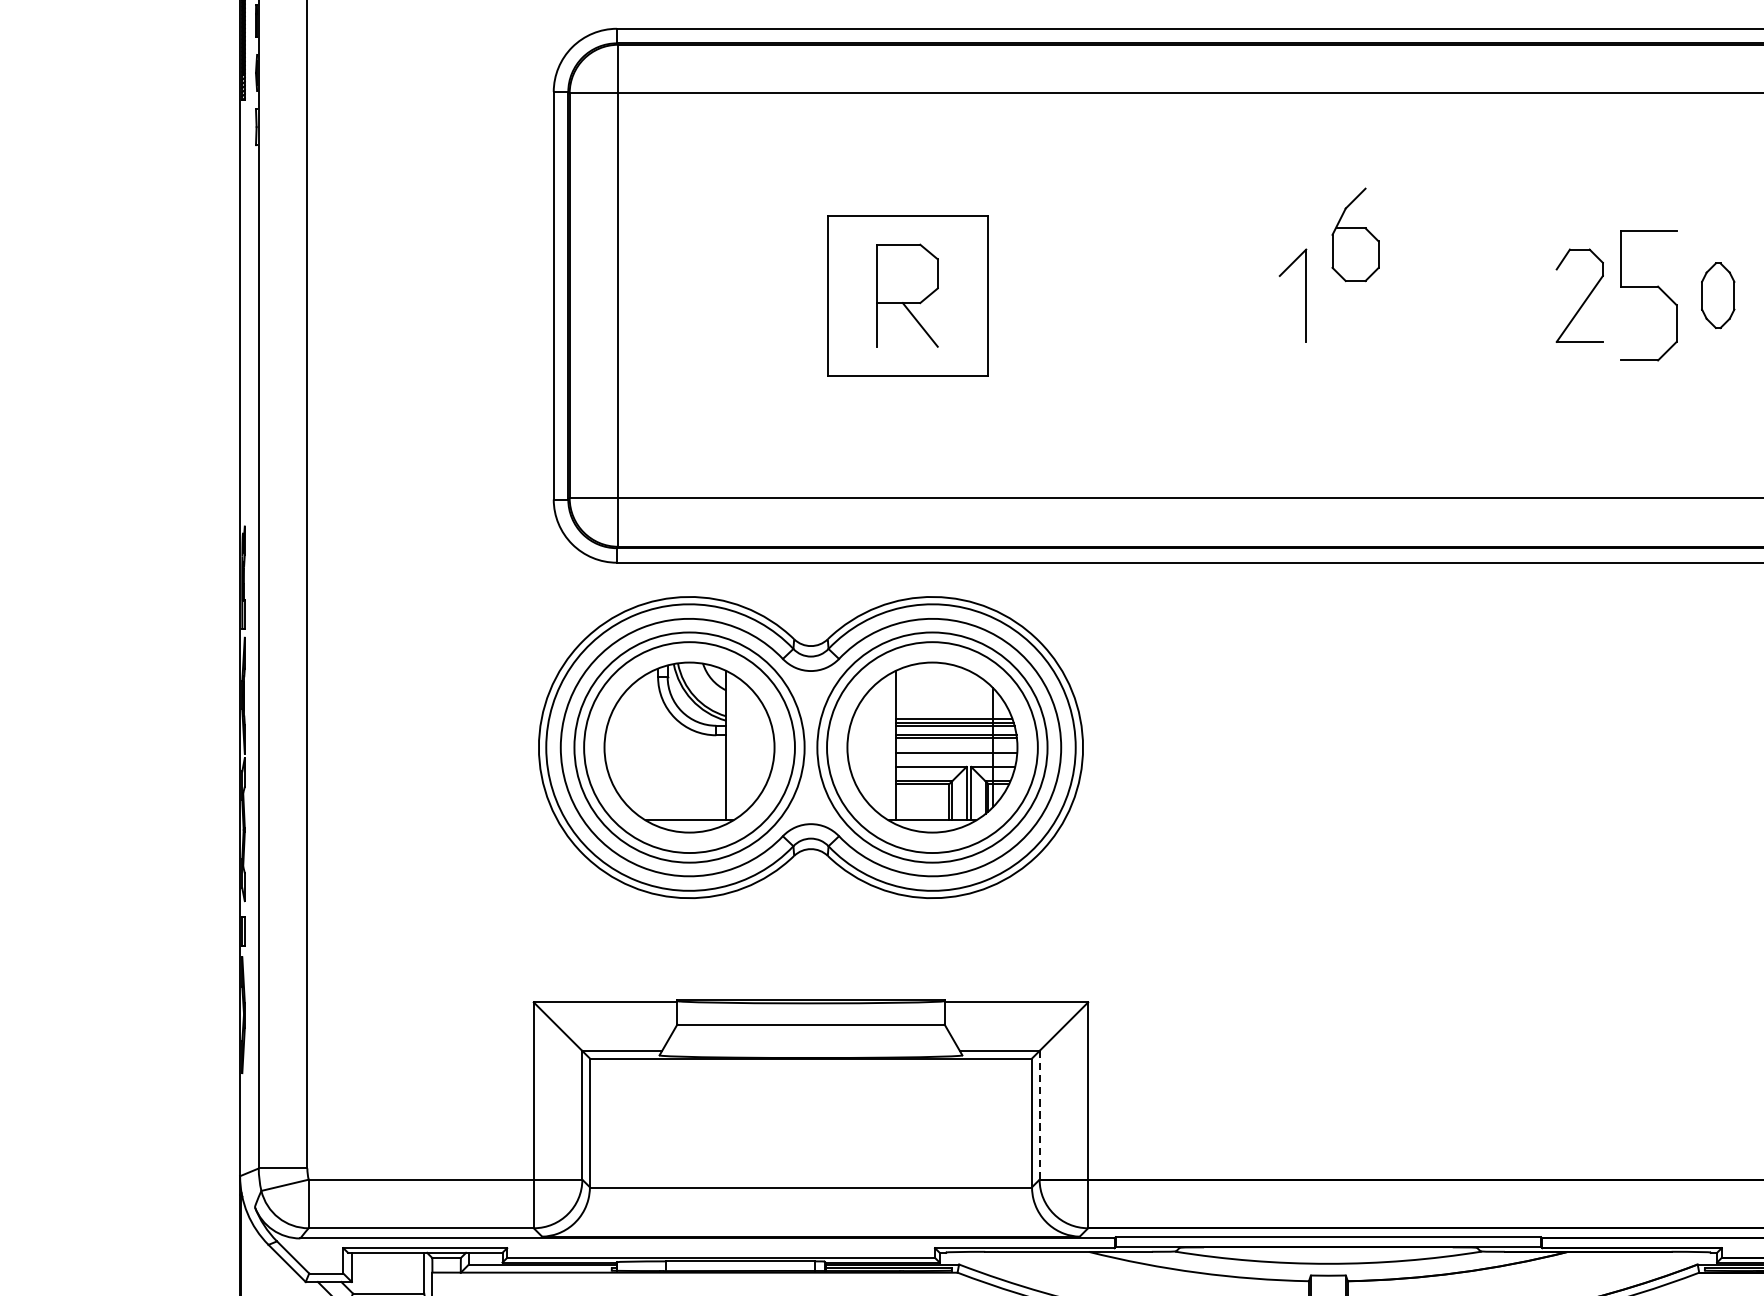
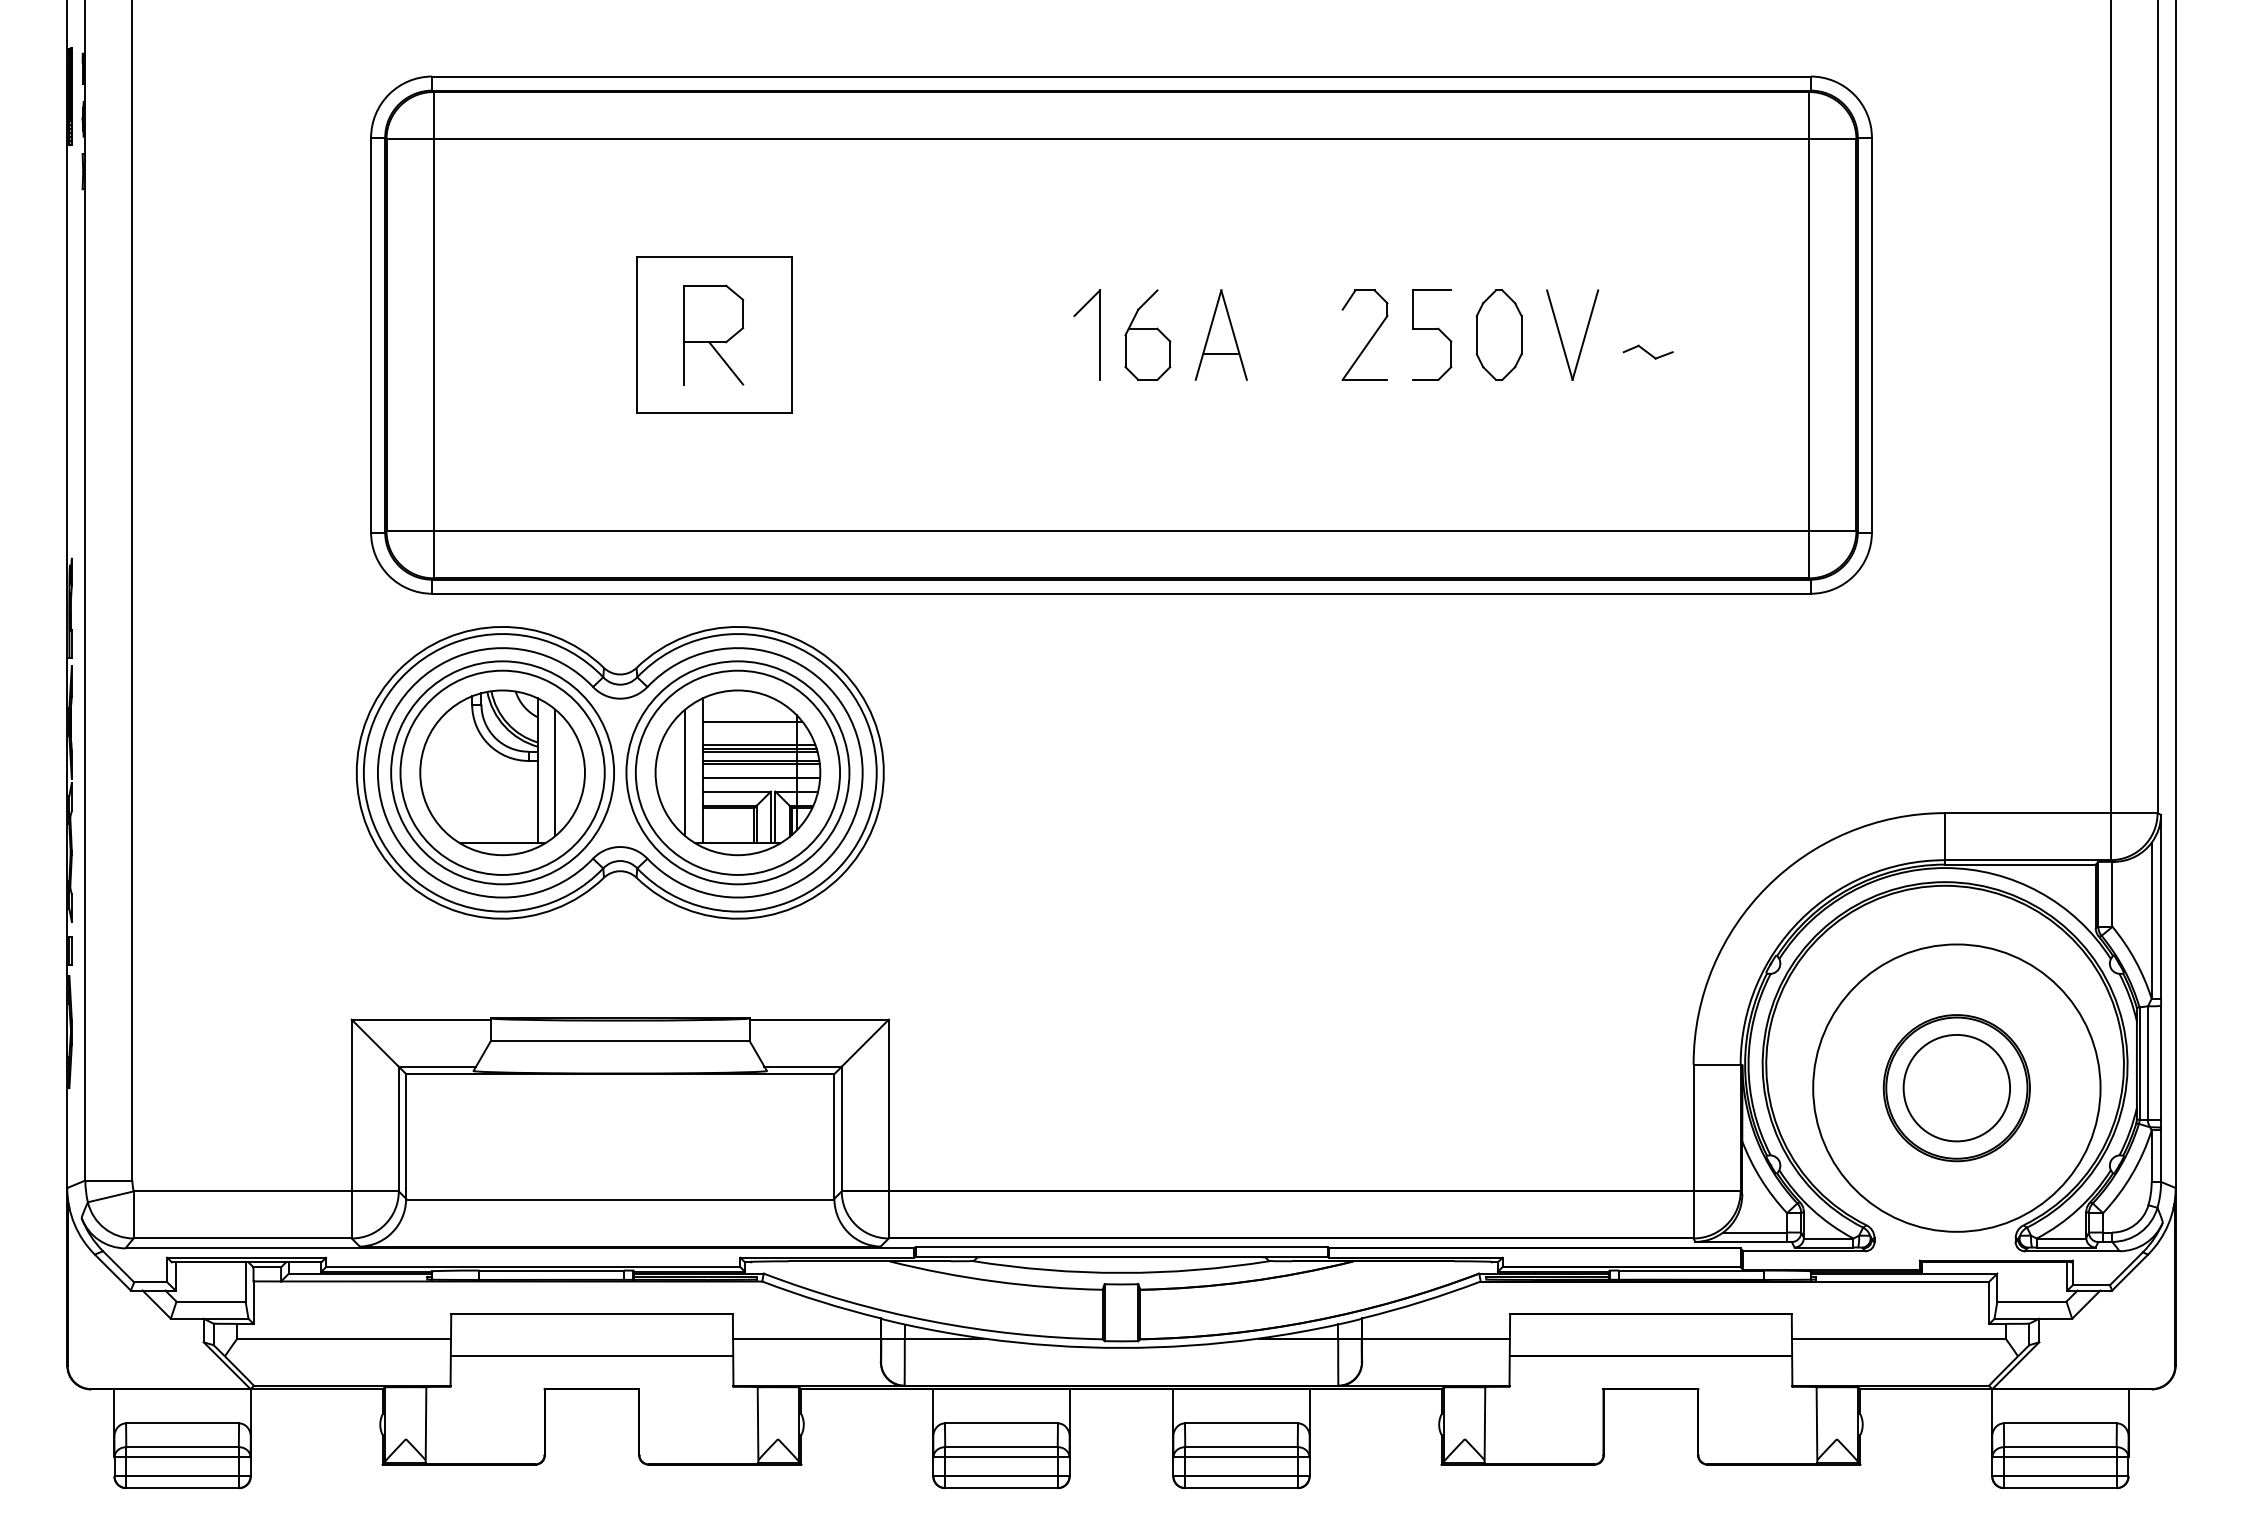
part: (1355, 234) -> (1147, 334), moved
part: (1430, 295) -> (1220, 334), added
part: (1649, 295) -> (1432, 334), size x0.71
part: (1717, 295) -> (1498, 334), size x1.43
line: (947, 694) -> (752, 721), added
line: (744, 747) -> (555, 772), added
line: (878, 747) -> (685, 772), added
line: (1039, 1115) -> (841, 1129), dashed -> solid

